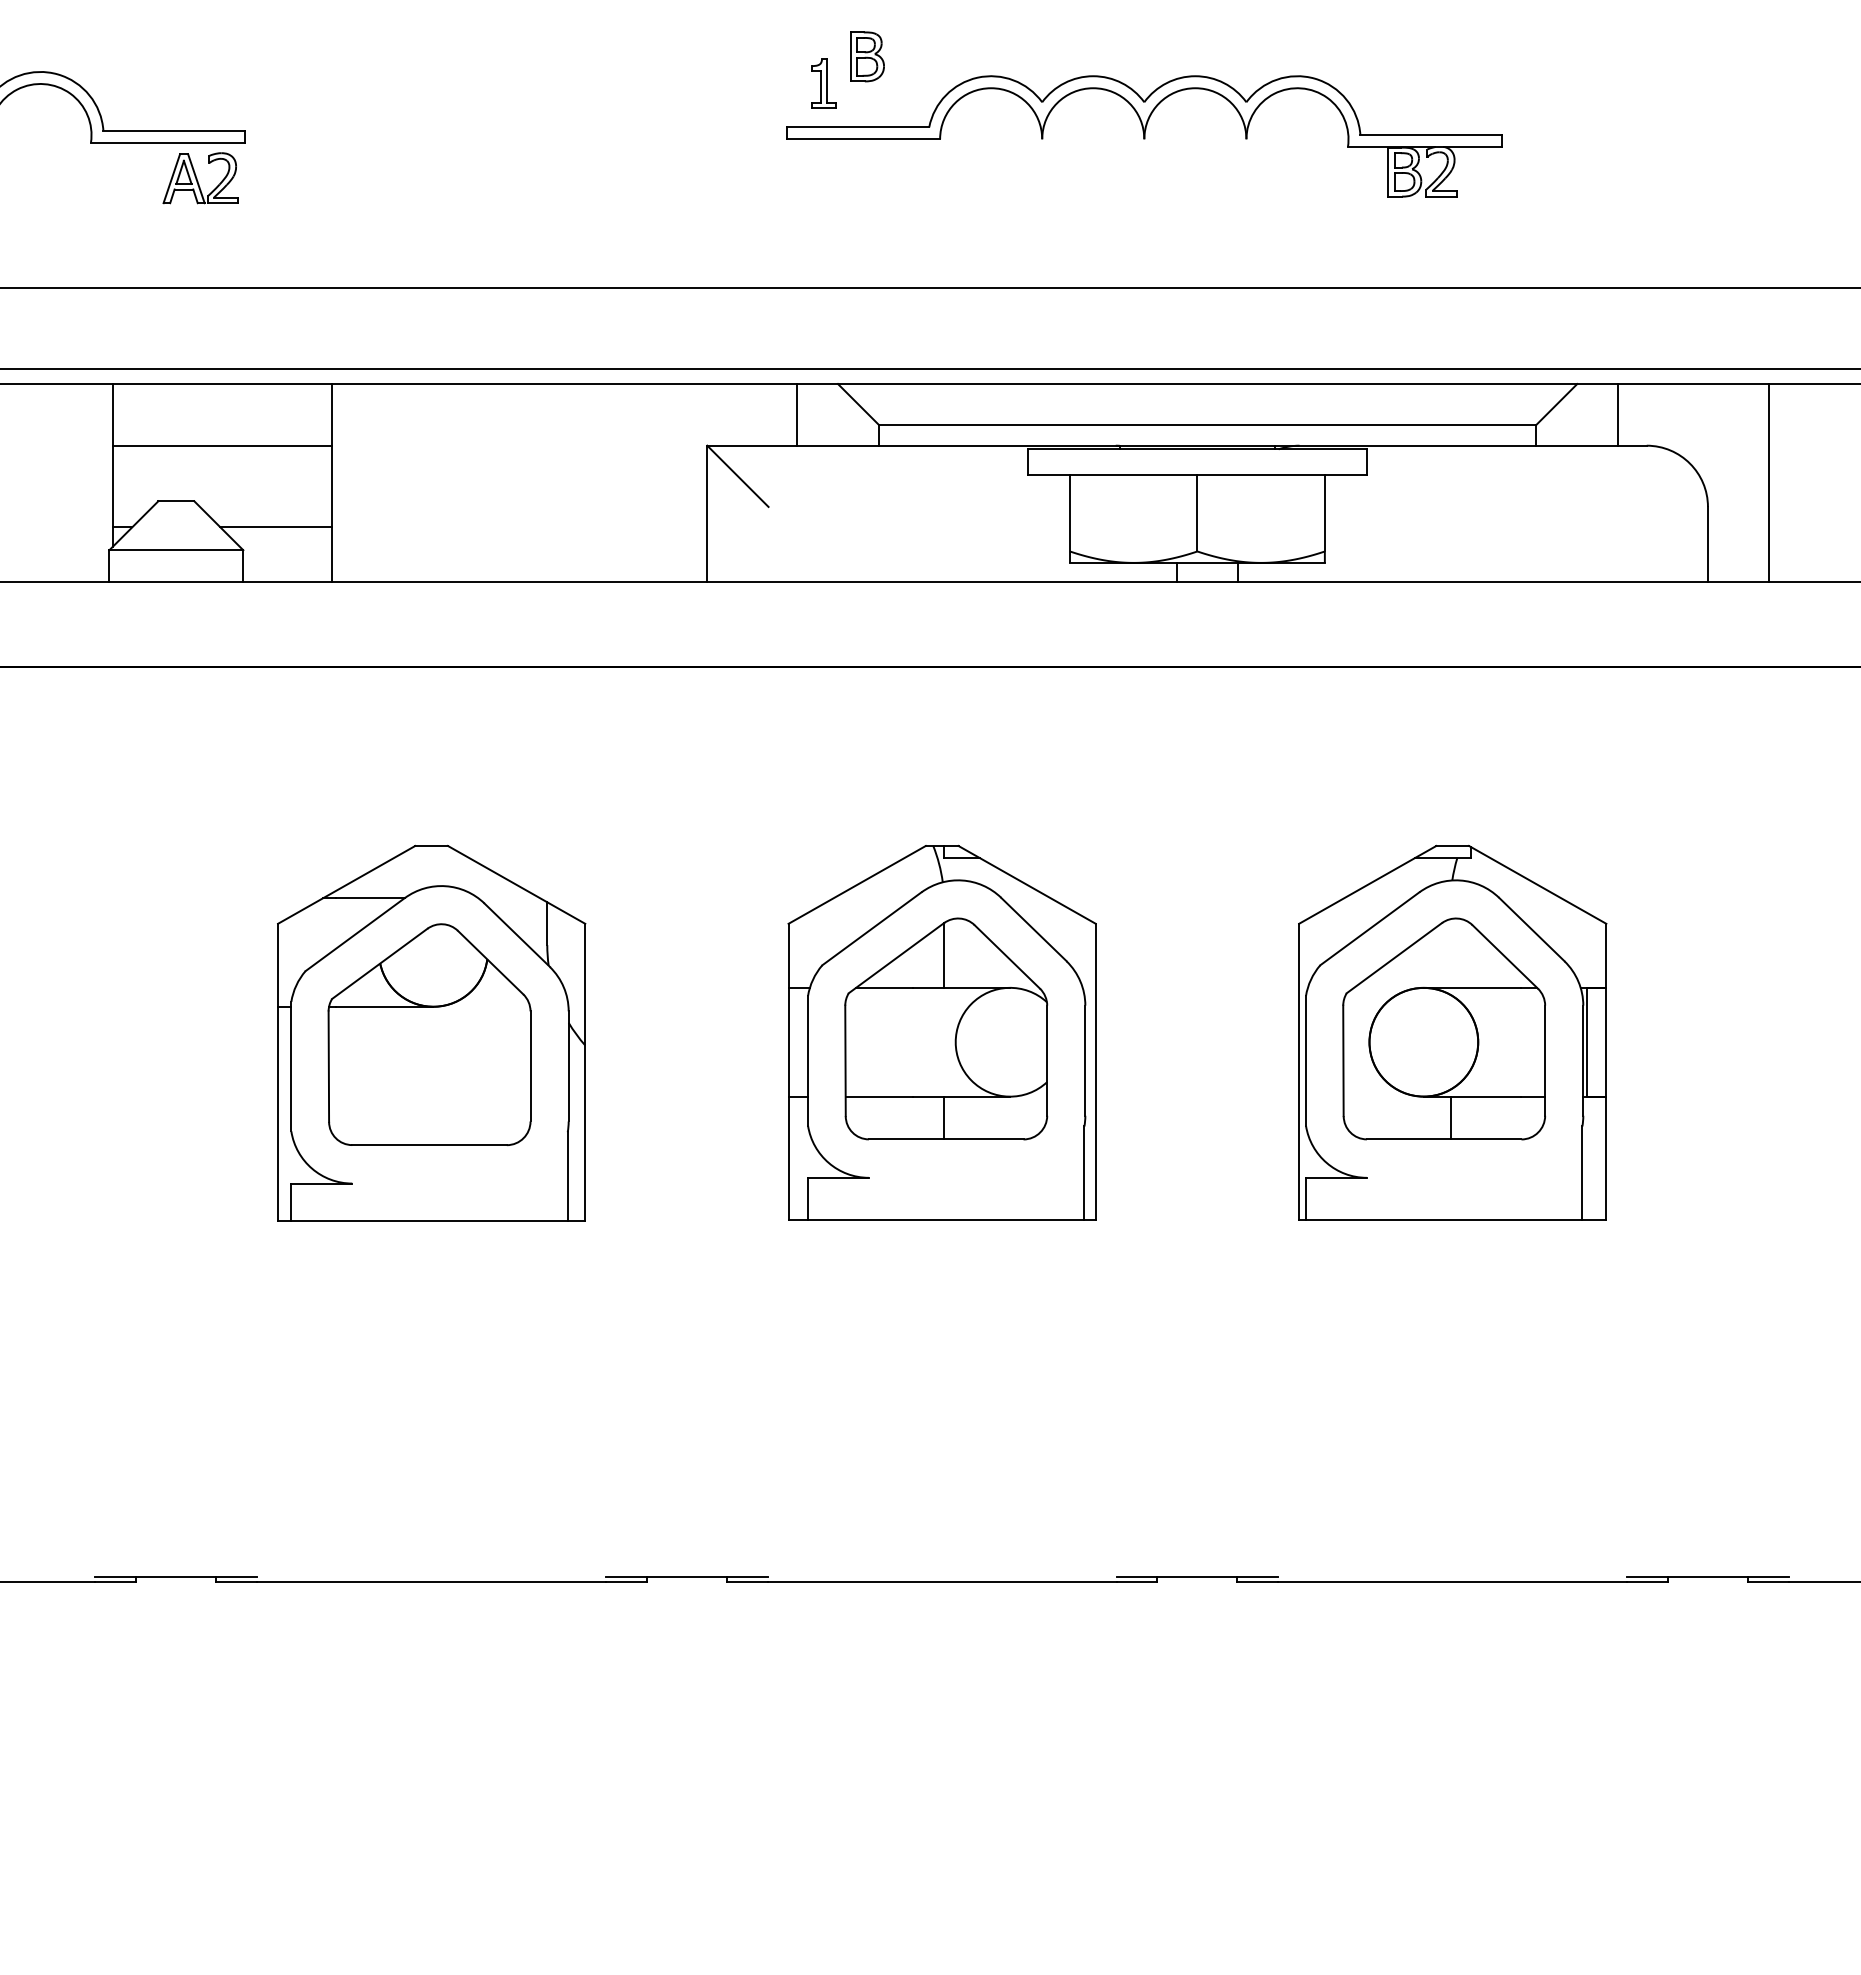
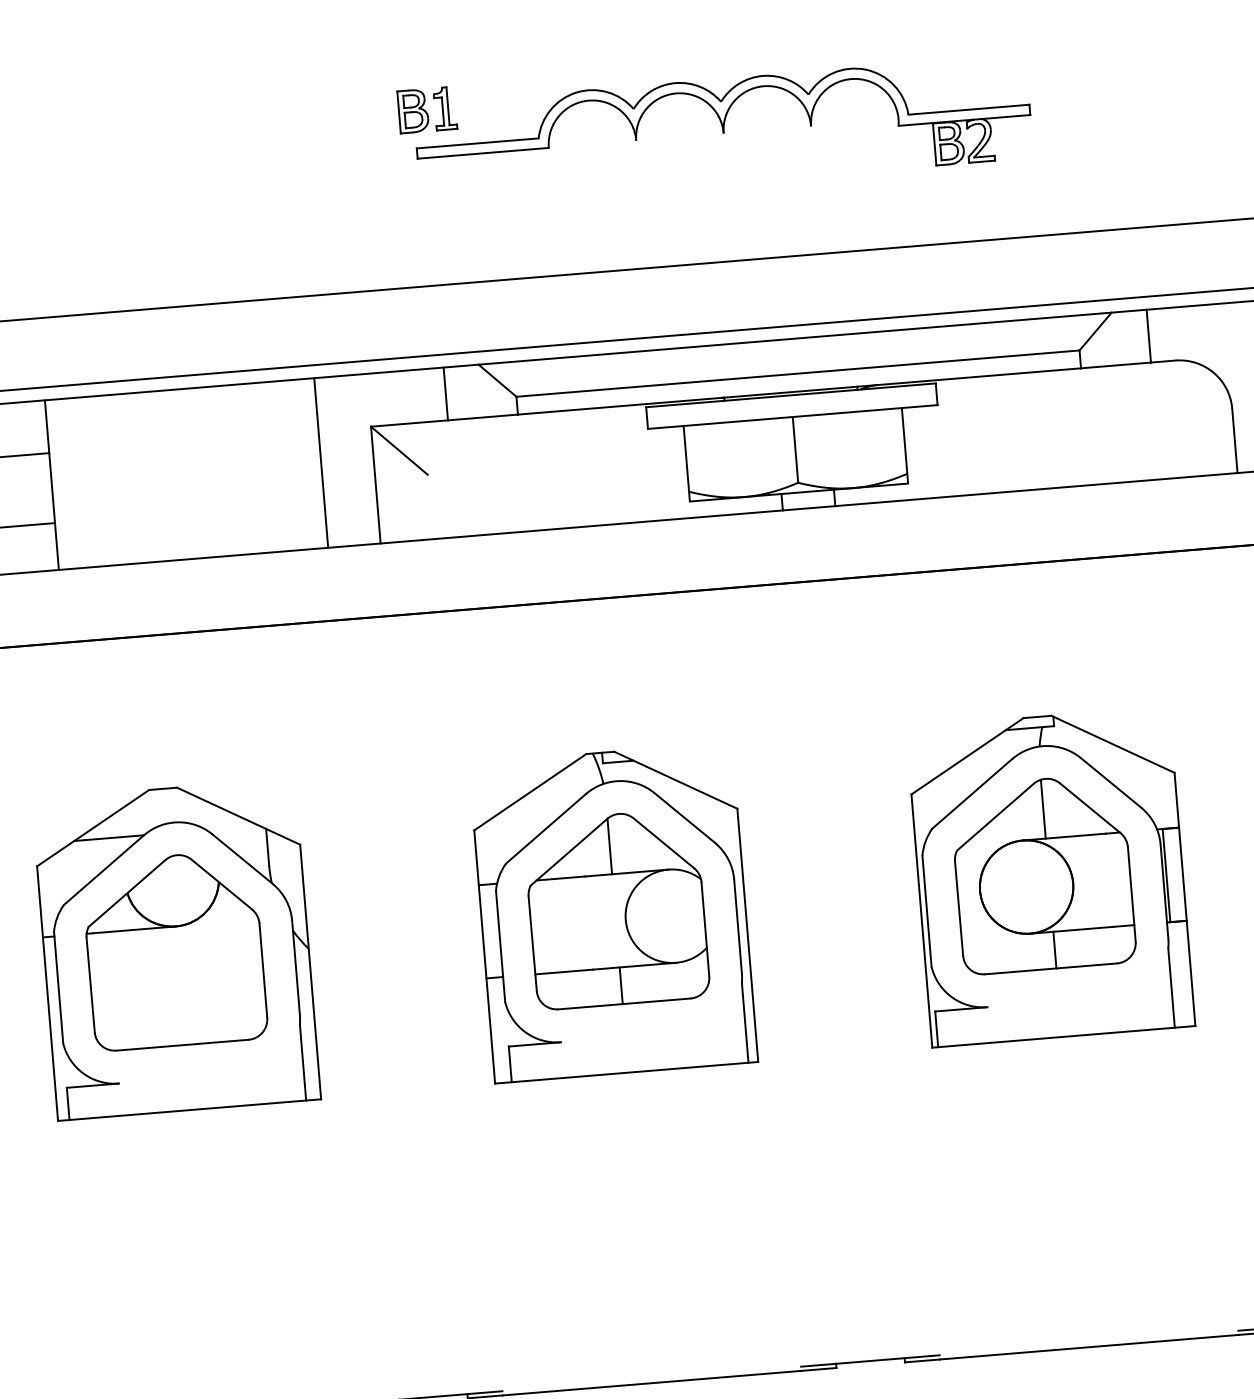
part: (867, 56) -> (413, 110), moved
line: (646, 483) -> (321, 463), added
line: (1450, 953) -> (1043, 809), added

